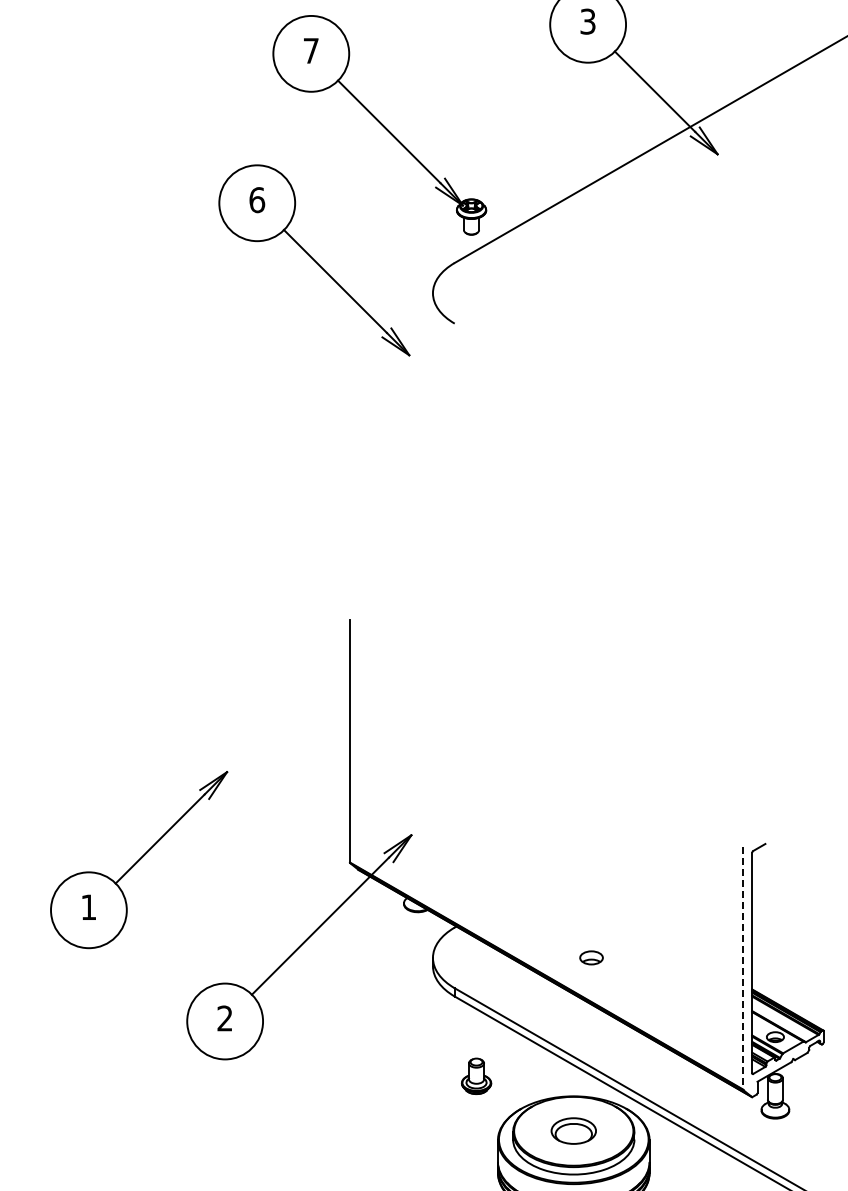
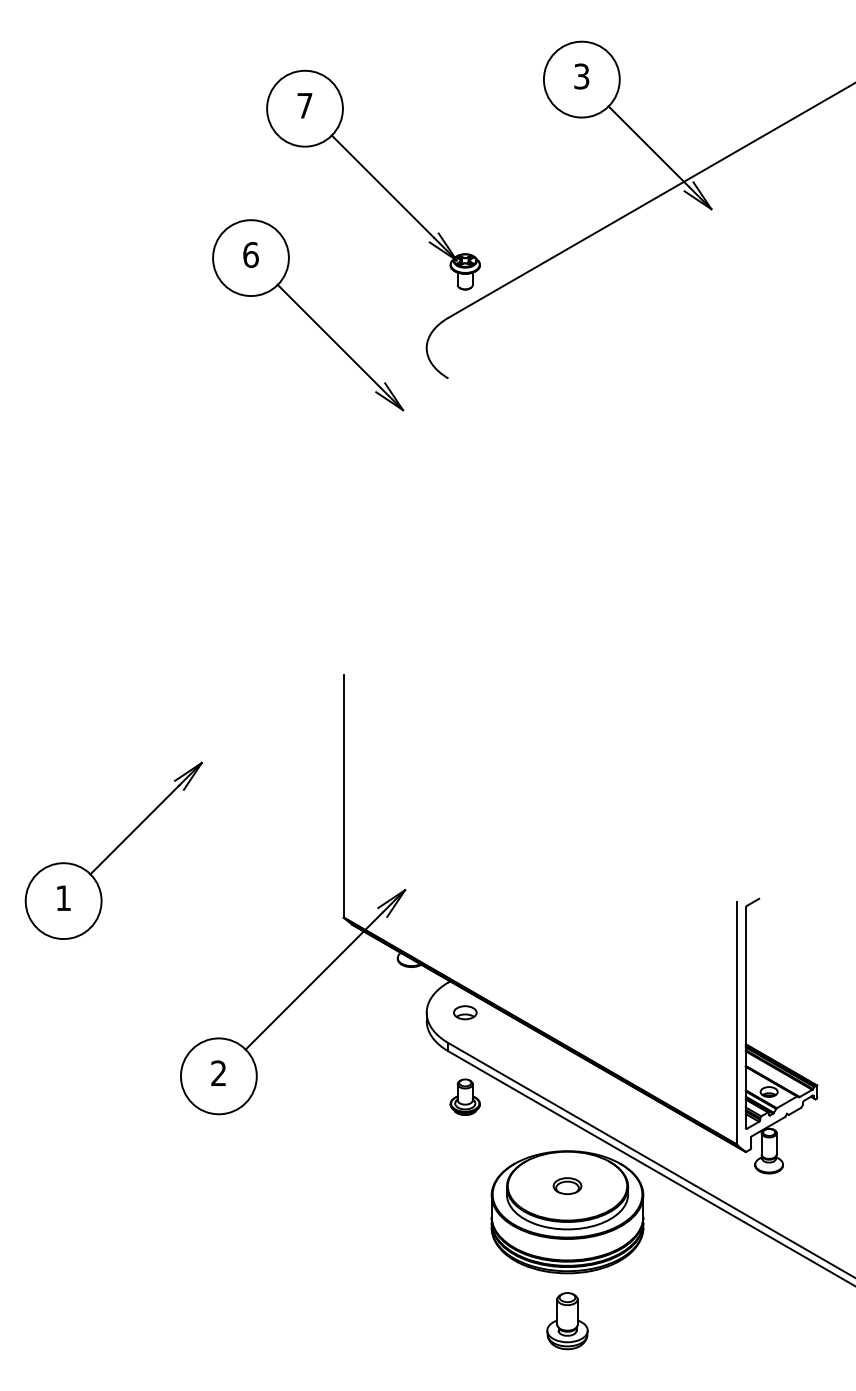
part: (138, 859) -> (113, 850), moved
part: (591, 957) -> (465, 1012), moved
line: (742, 968) -> (736, 1023), dashed -> solid
part: (475, 1075) -> (464, 1096), moved
part: (573, 1131) -> (567, 1186), size x0.62

